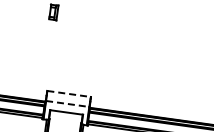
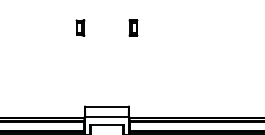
part: (106, 19) -> (133, 27), added
line: (69, 93) -> (107, 106), dashed -> solid
line: (67, 103) -> (106, 116), dashed -> solid

